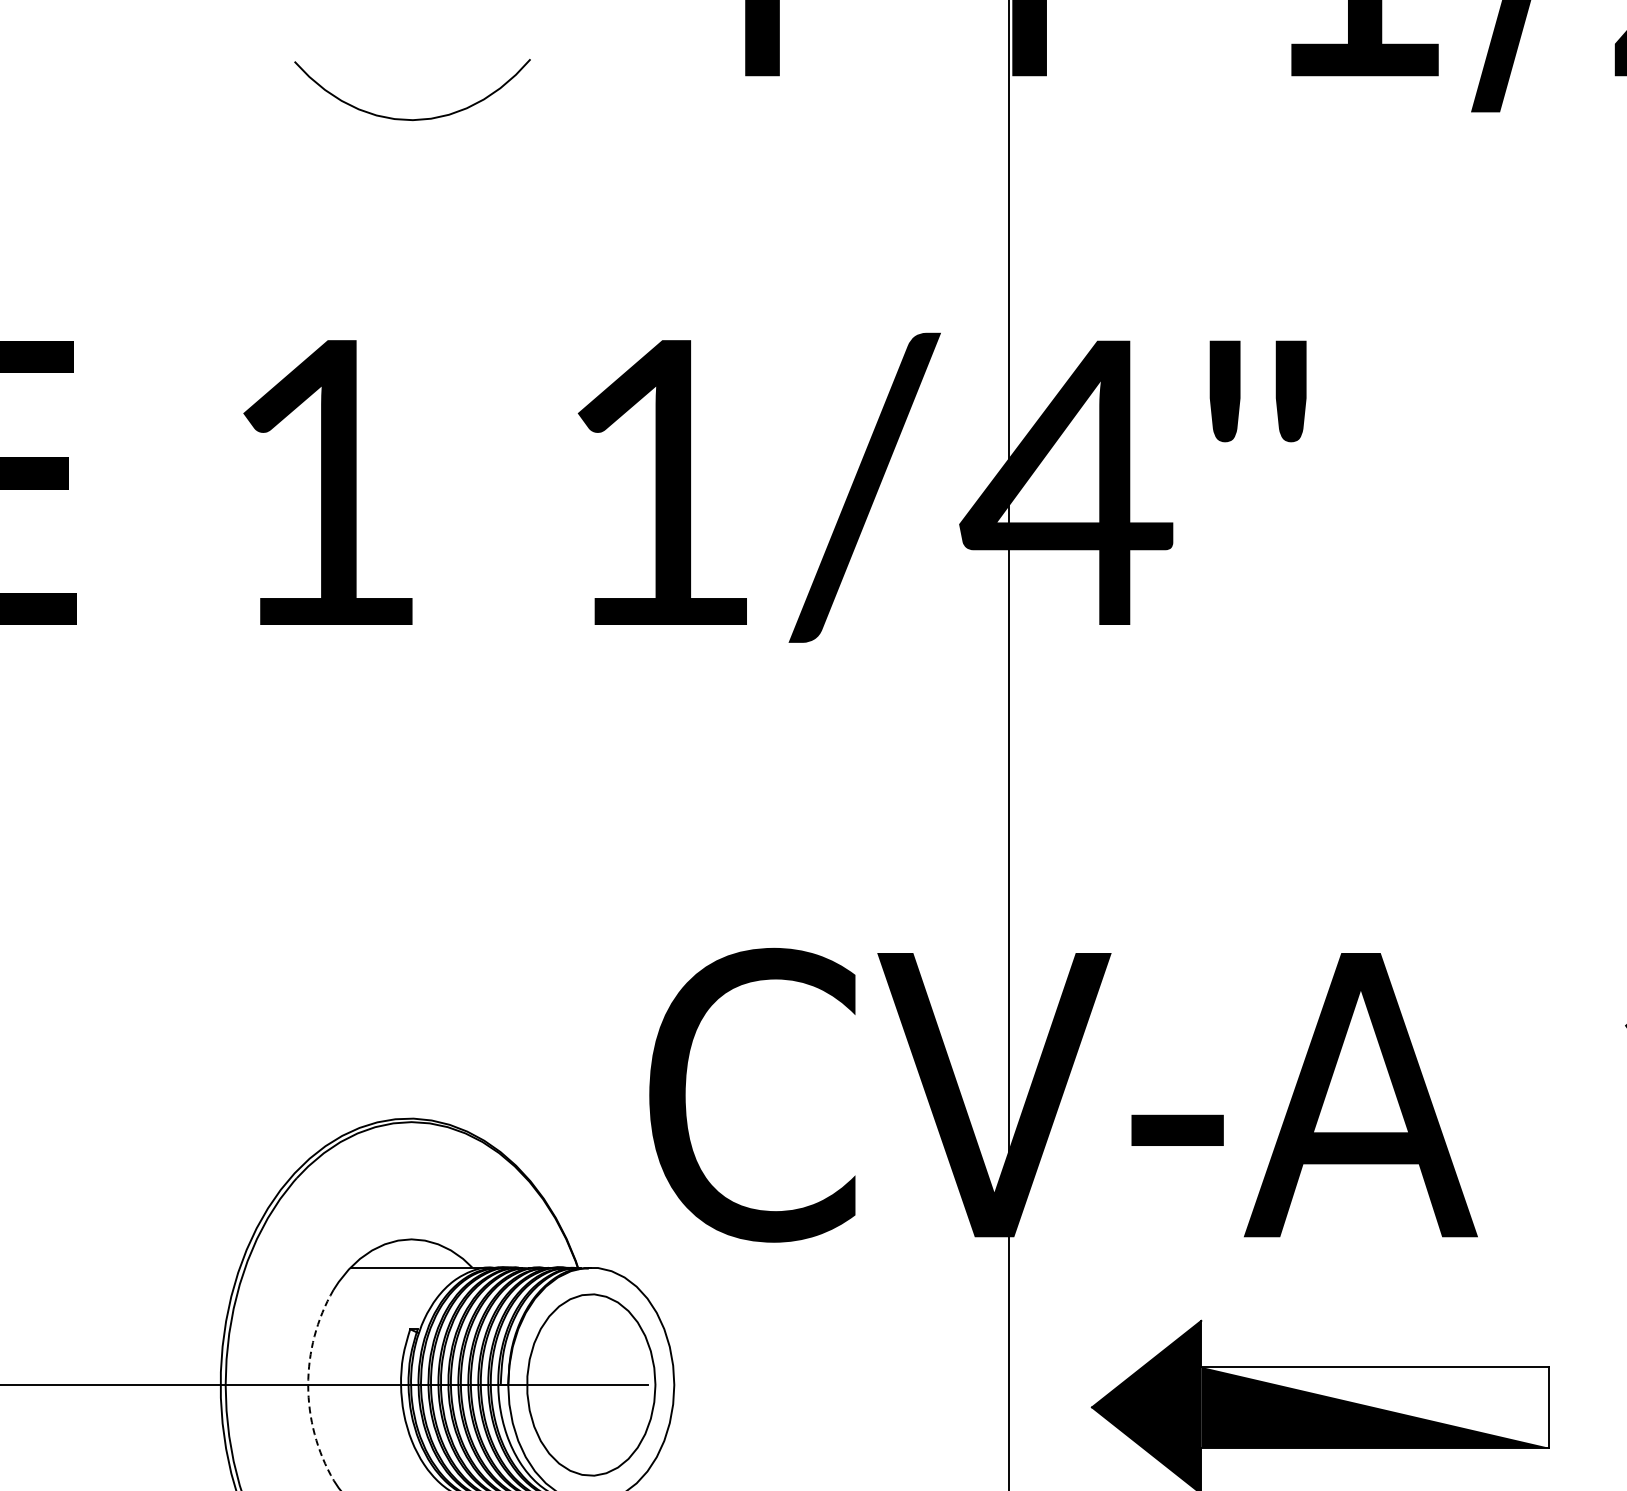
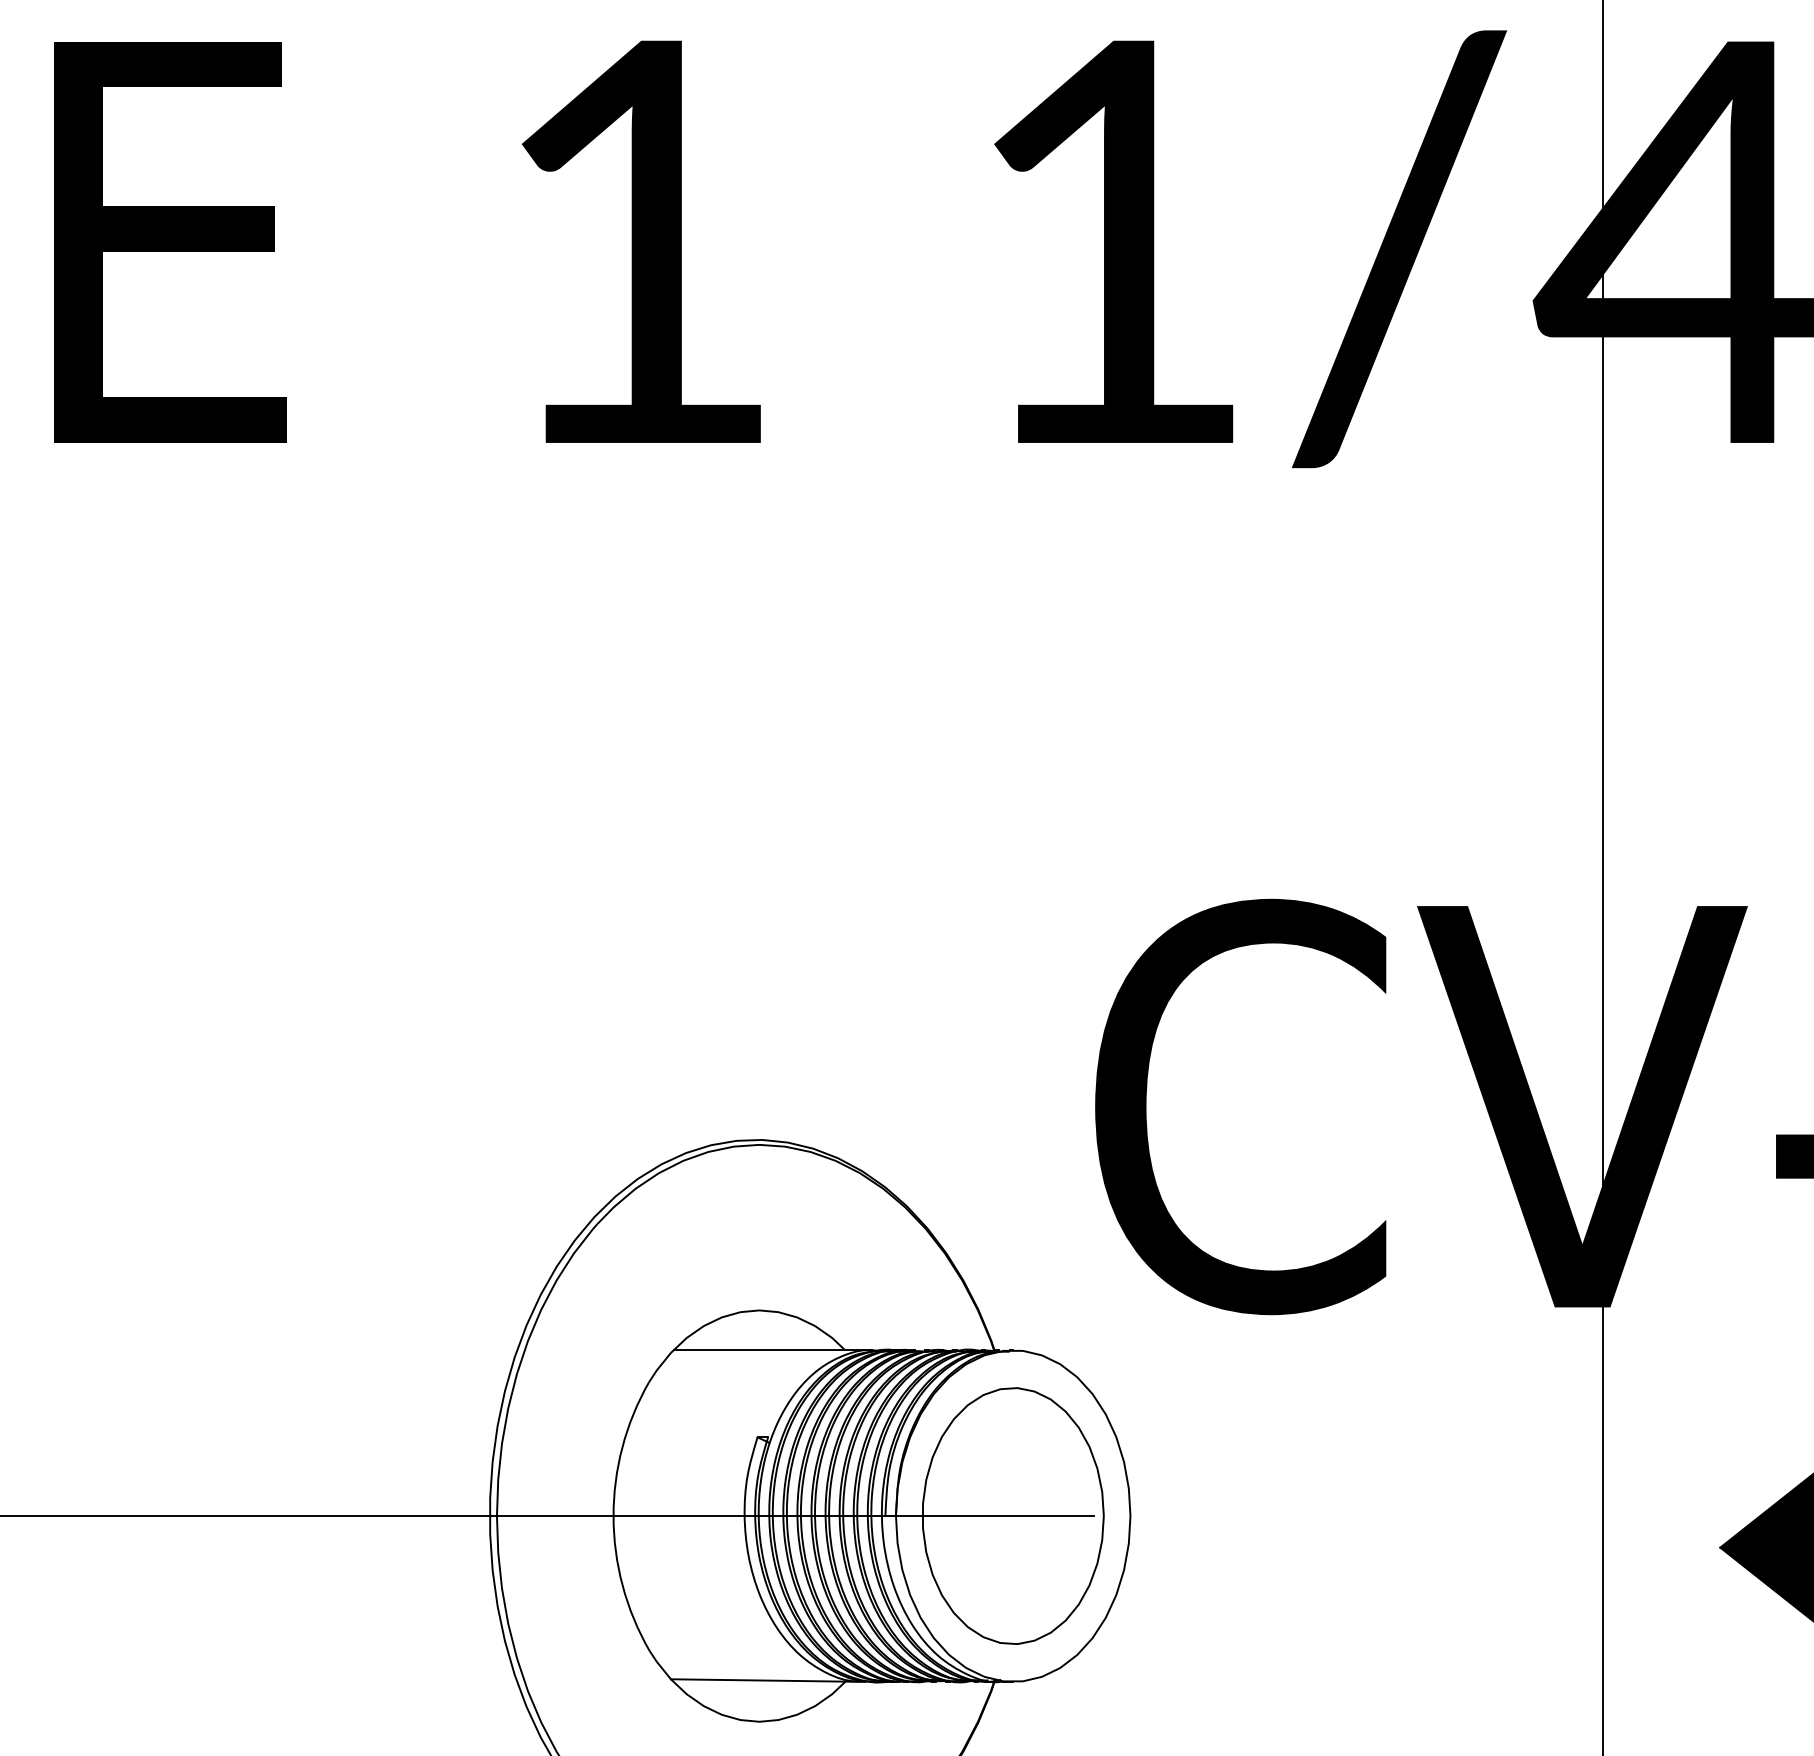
arc: (308, 1385) -> (613, 1516), dashed -> solid

